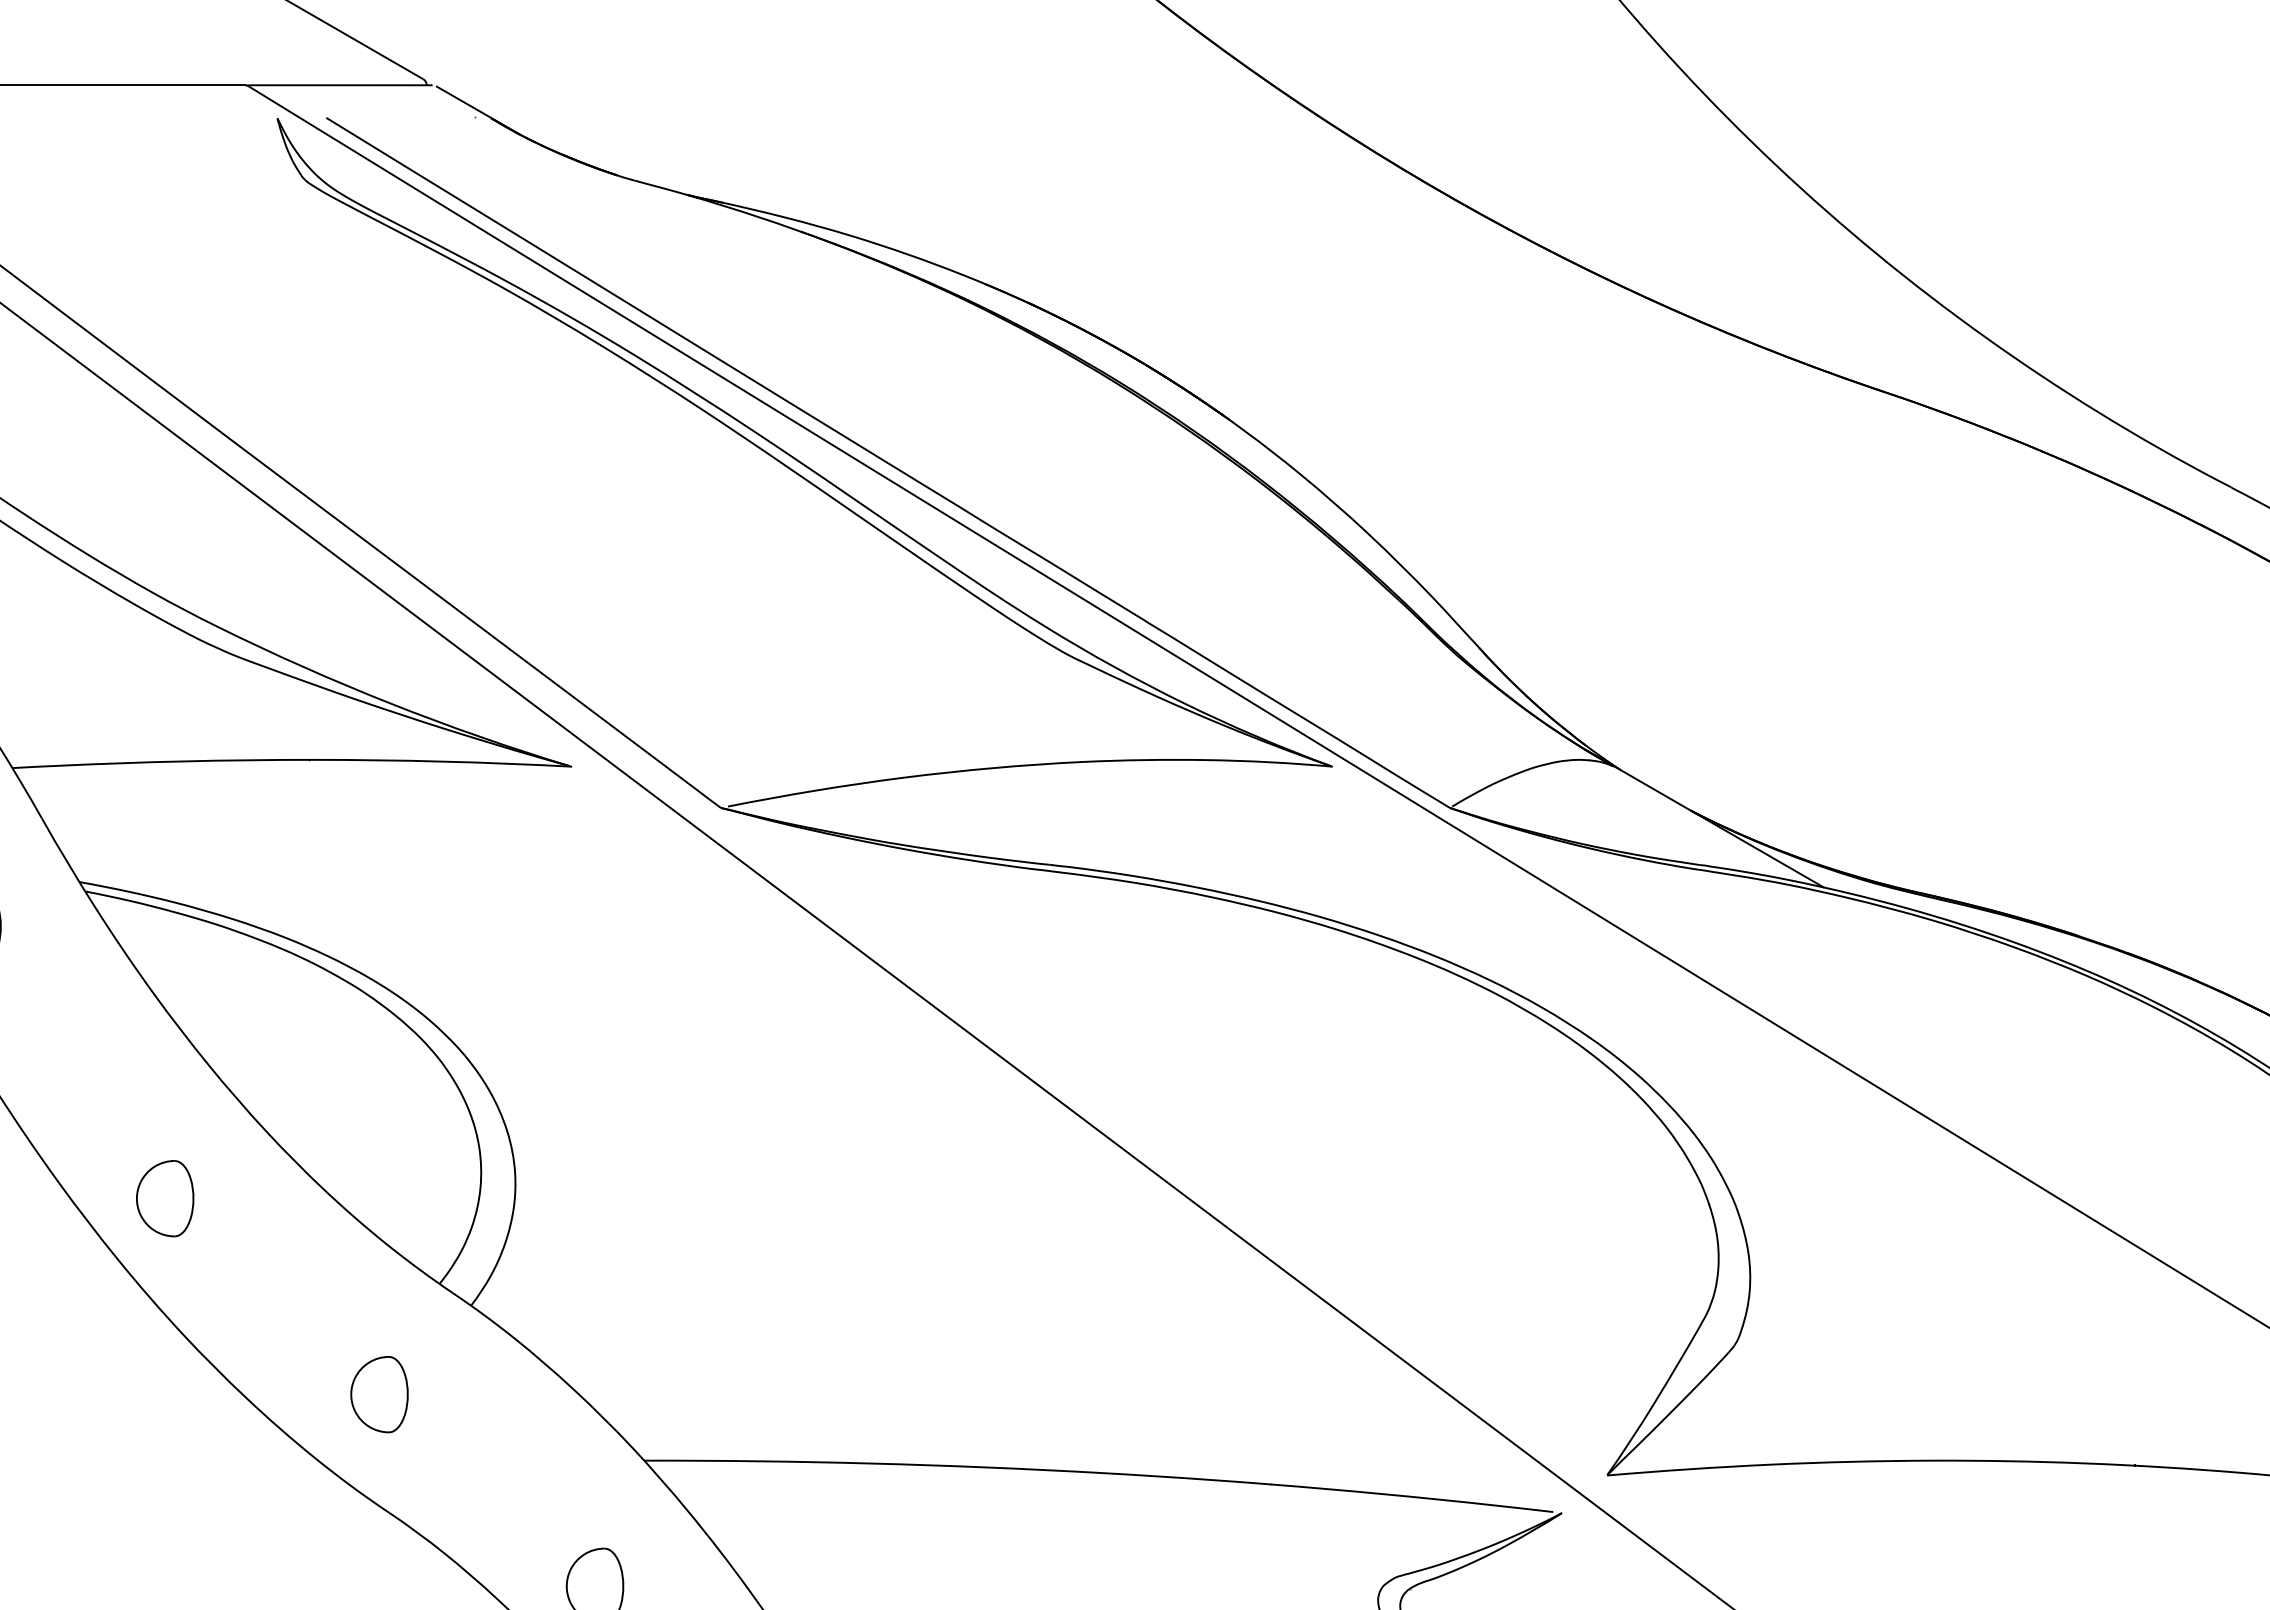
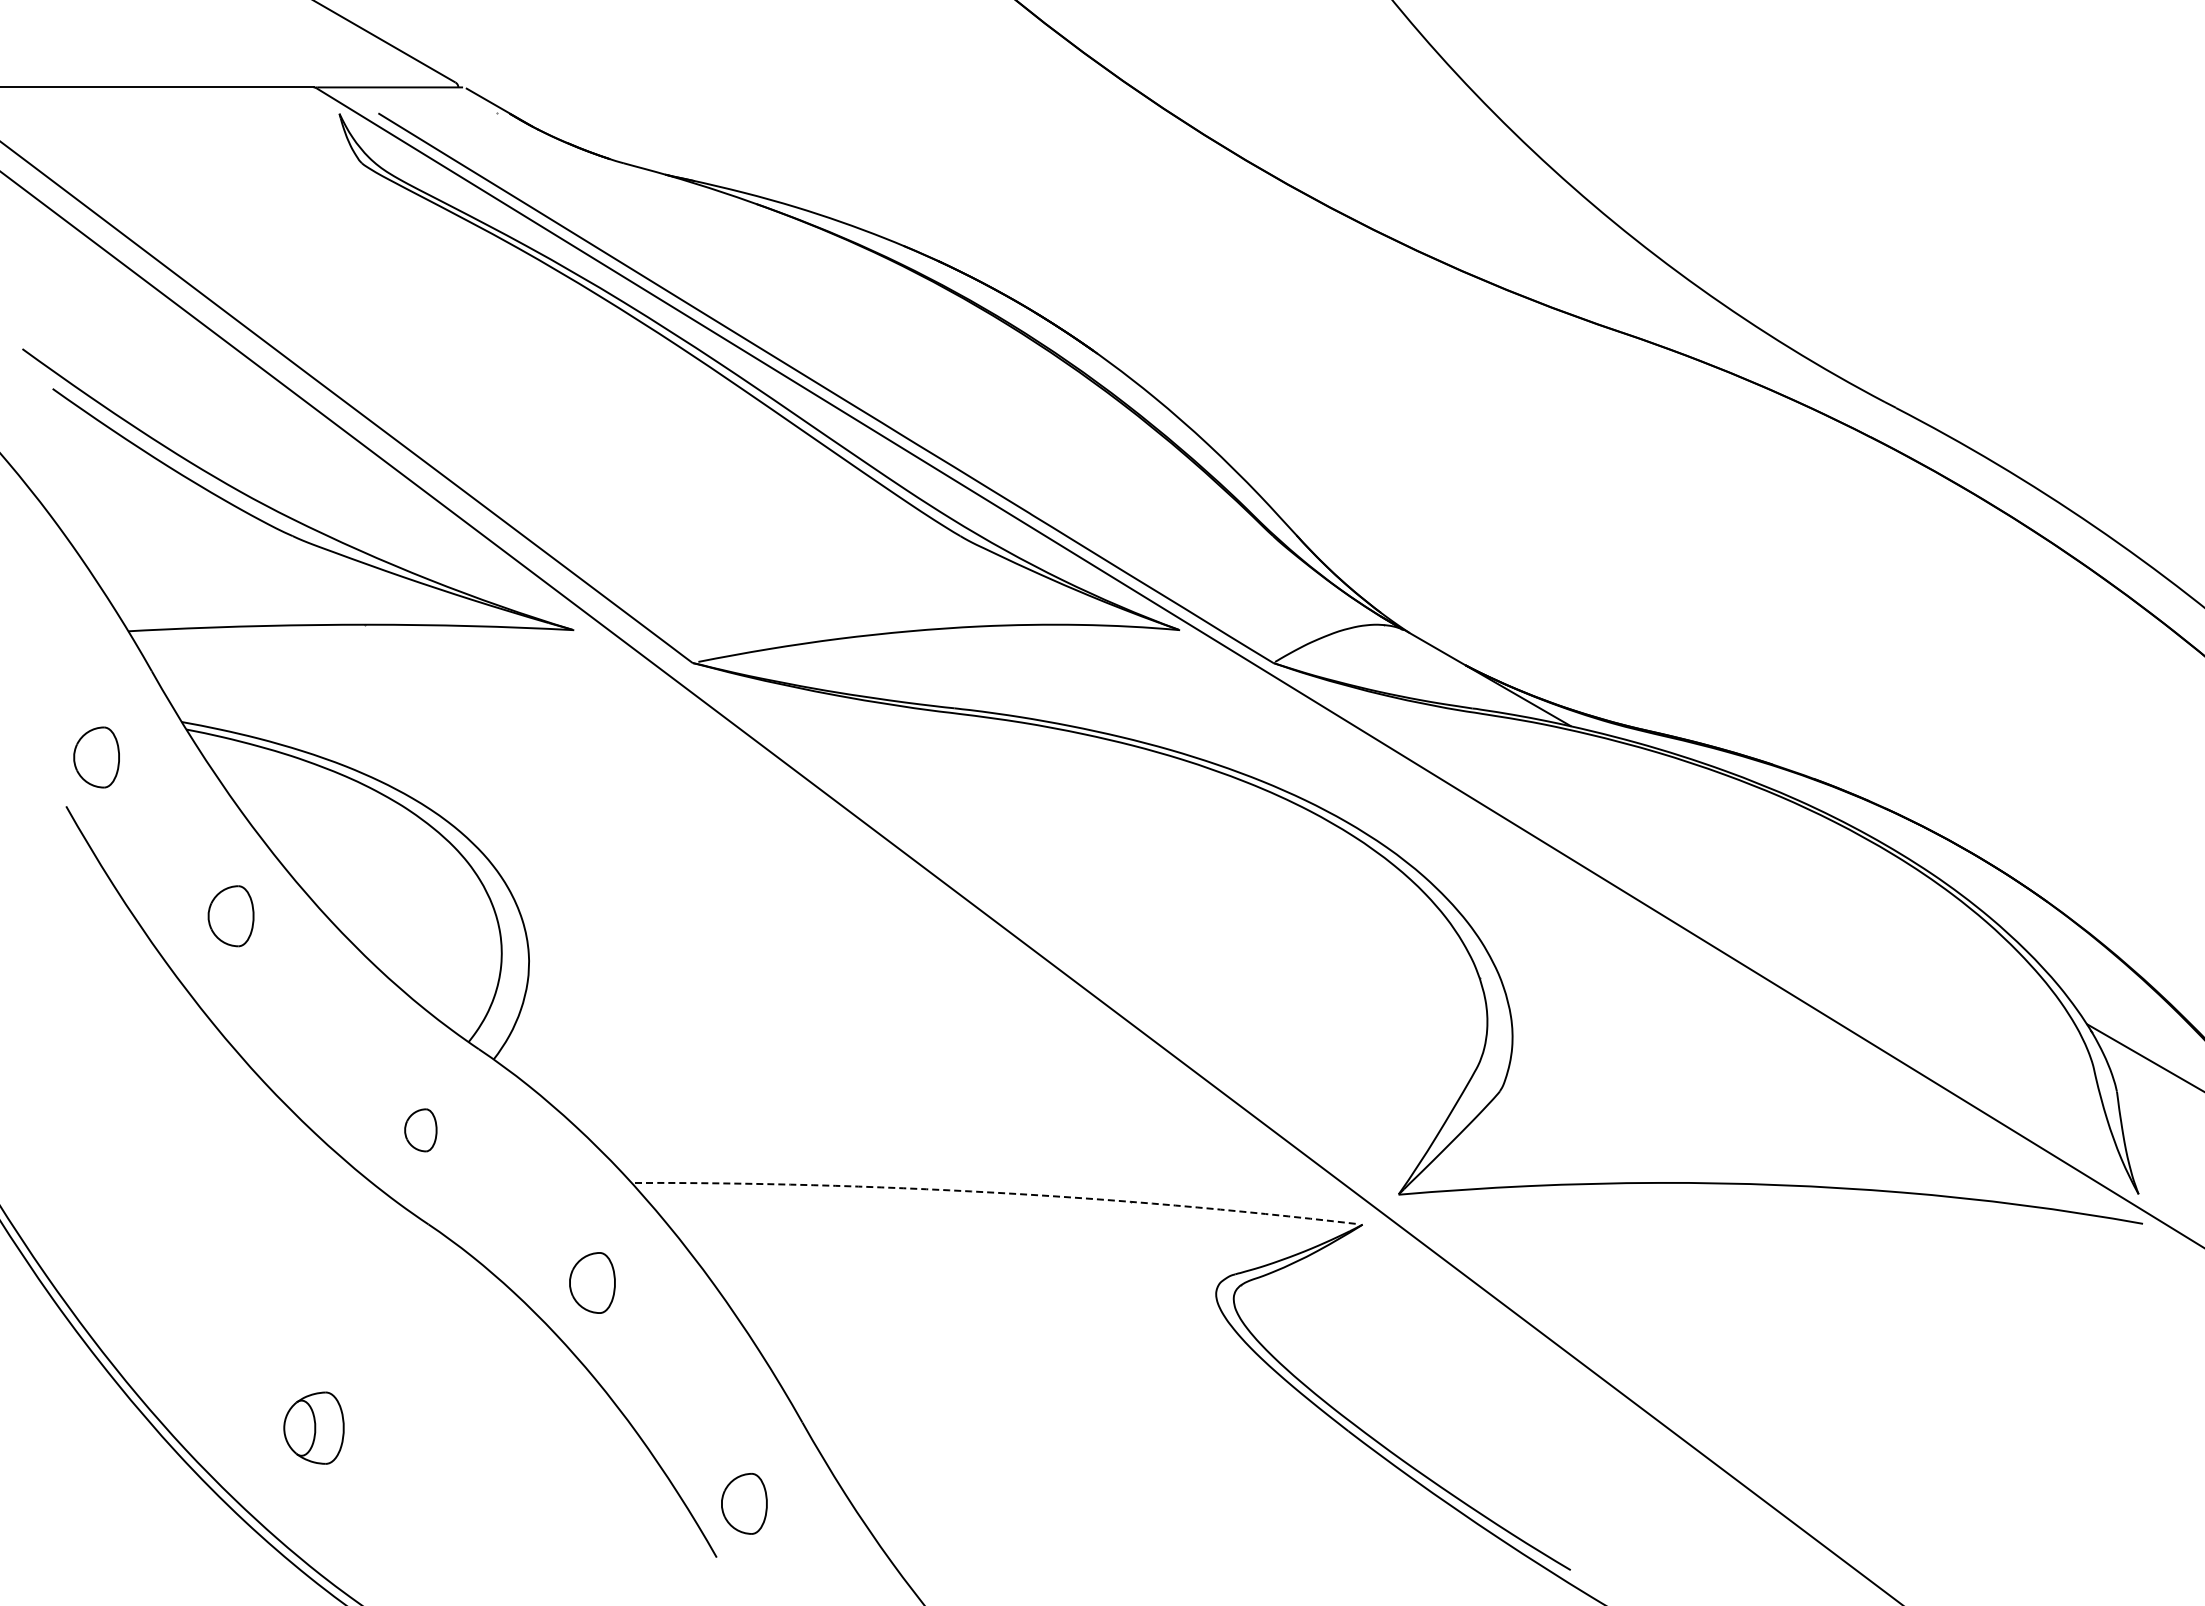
part: (164, 1199) -> (230, 916), moved
part: (379, 1394) -> (420, 1130), size x0.7
line: (1099, 1472) -> (994, 1192), solid -> dashed

